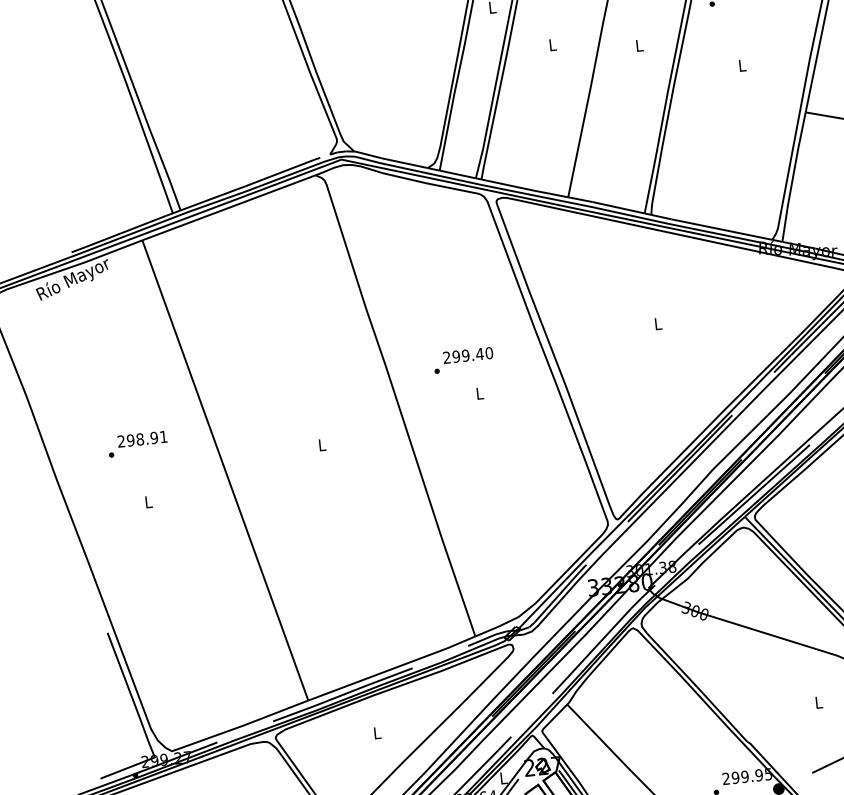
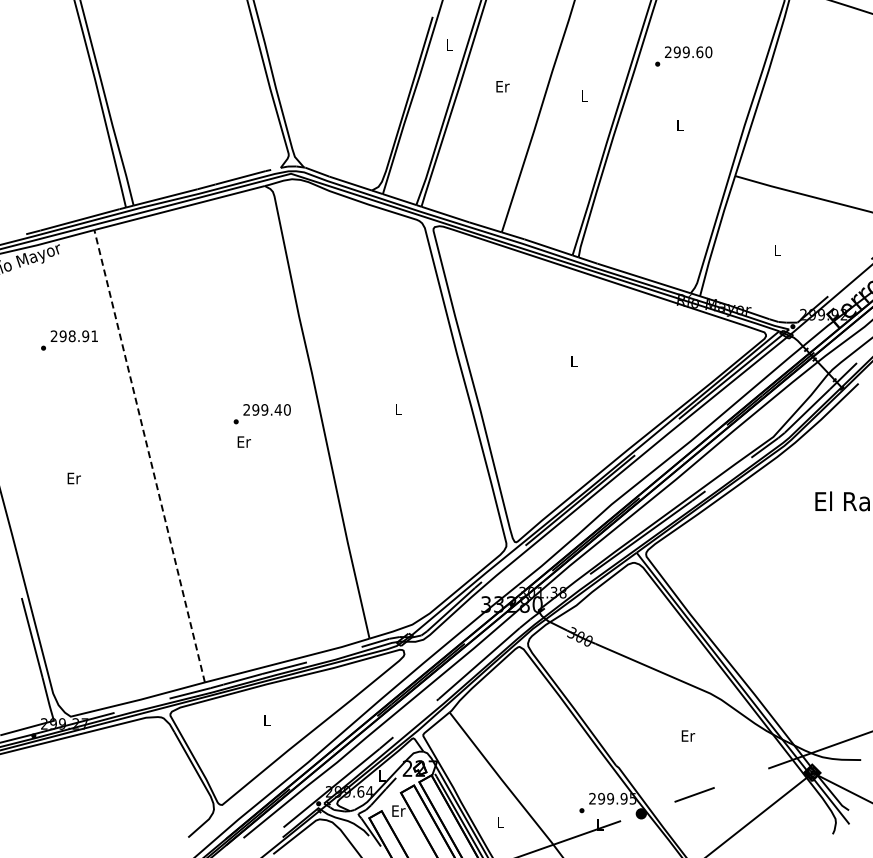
text: (552, 44) -> (502, 86), L -> Er
text: (462, 360) -> (261, 414), moved
text: (137, 444) -> (69, 340), moved
text: (321, 444) -> (243, 441), L -> Er
line: (225, 470) -> (149, 456), solid -> dashed
text: (148, 502) -> (73, 478), L -> Er
text: (819, 702) -> (688, 735), L -> Er

